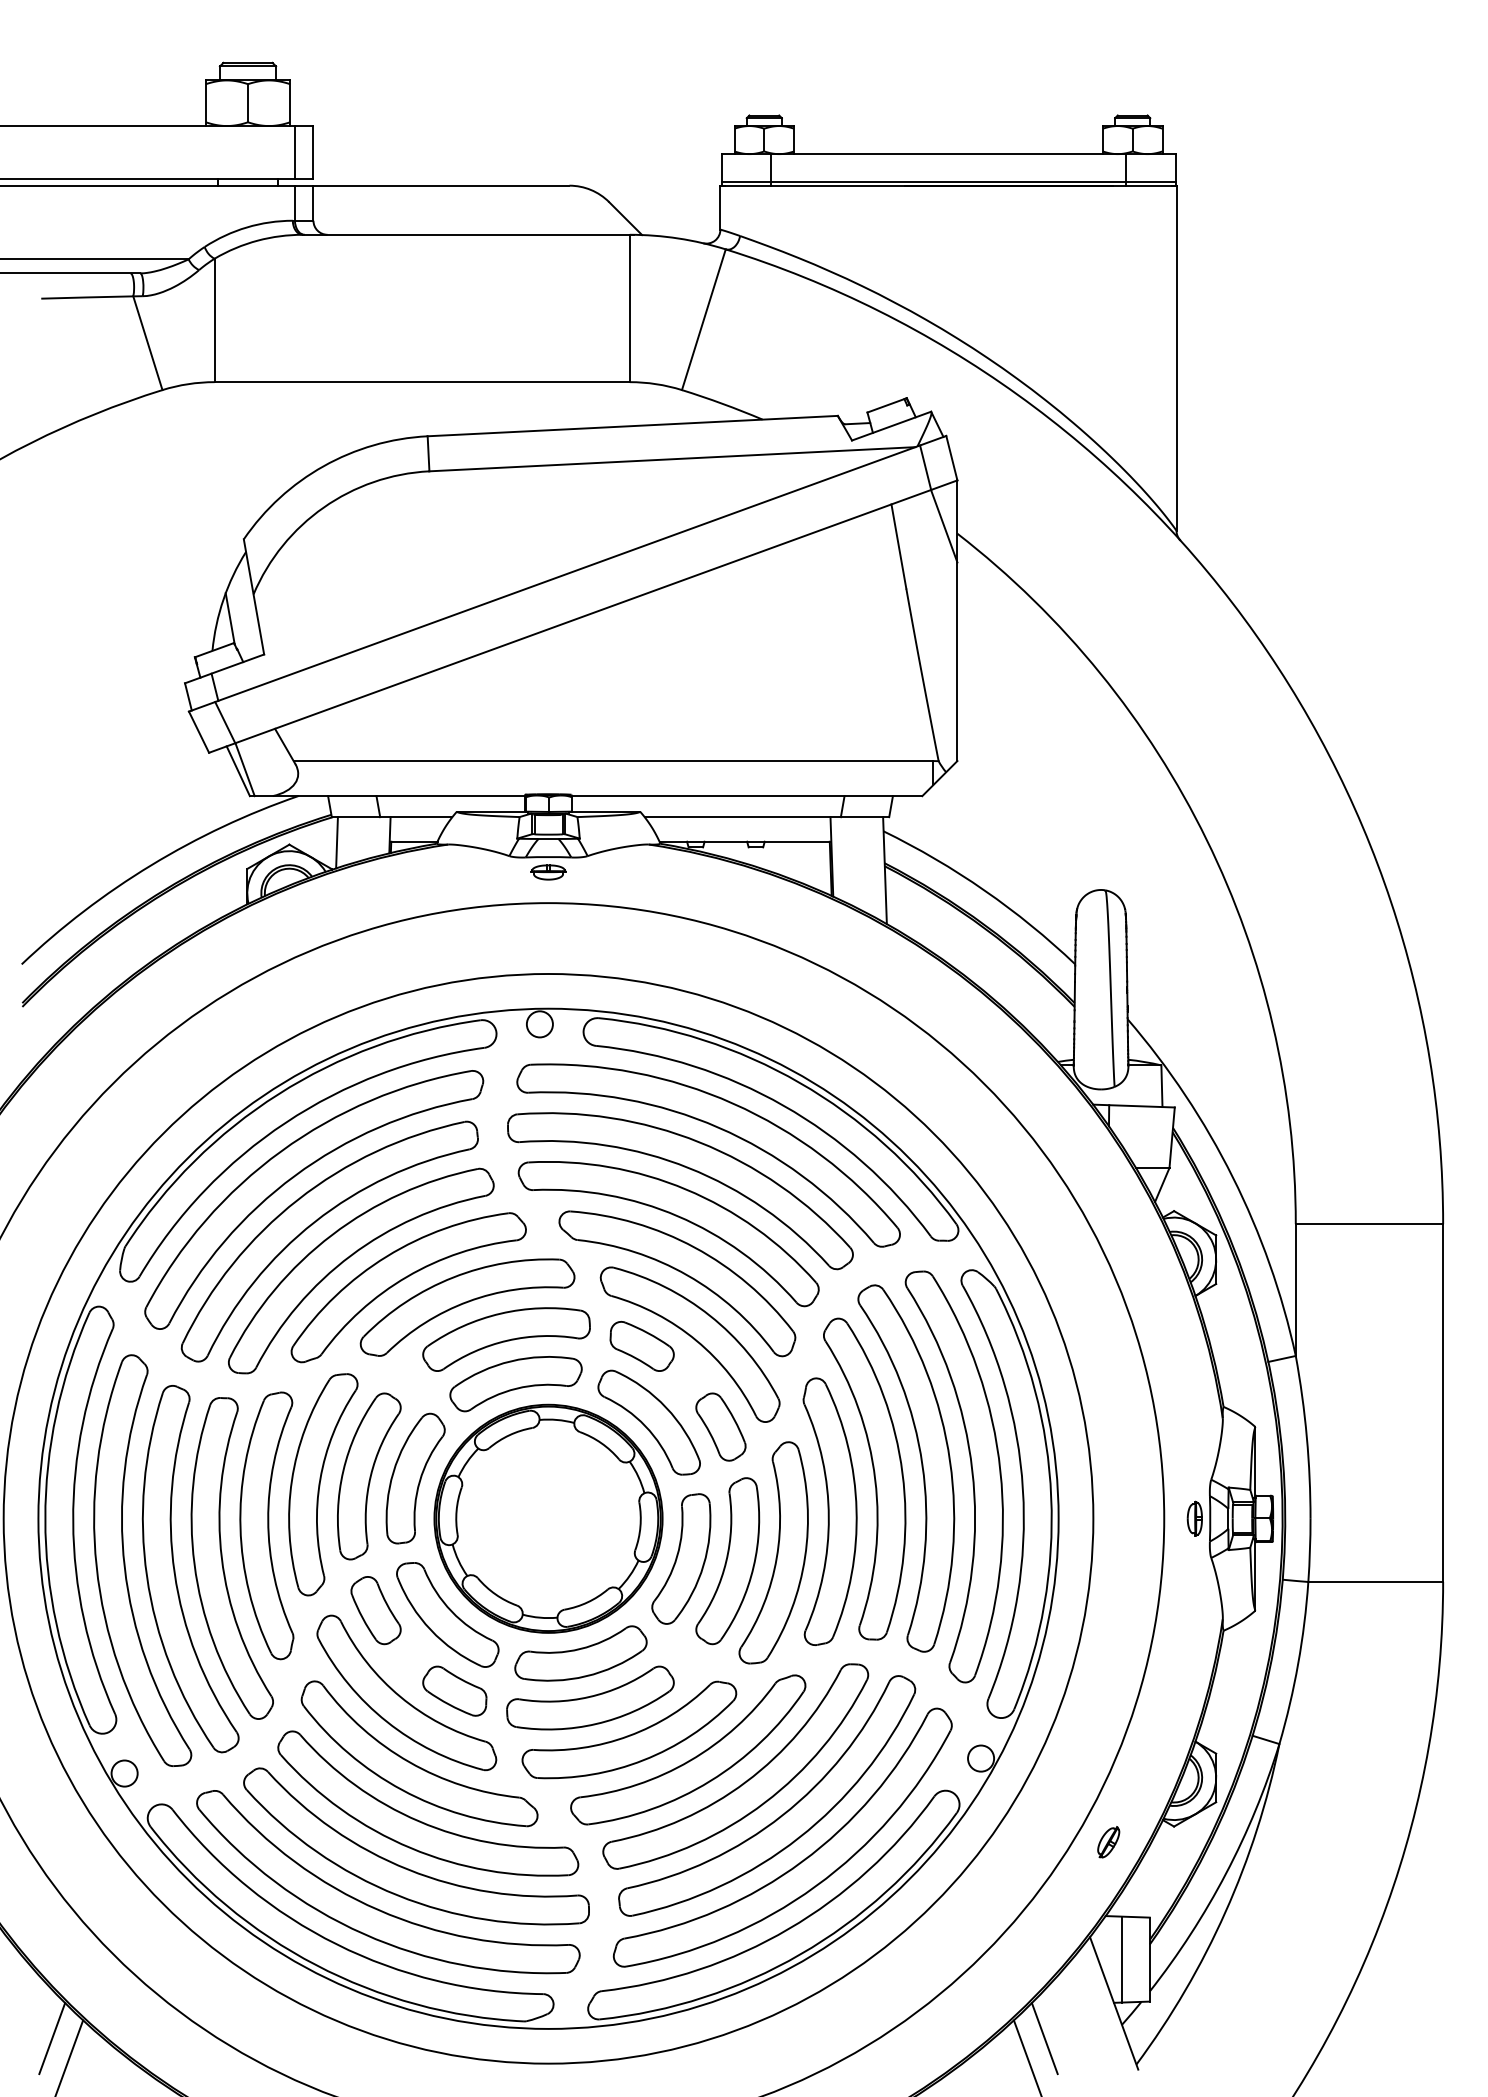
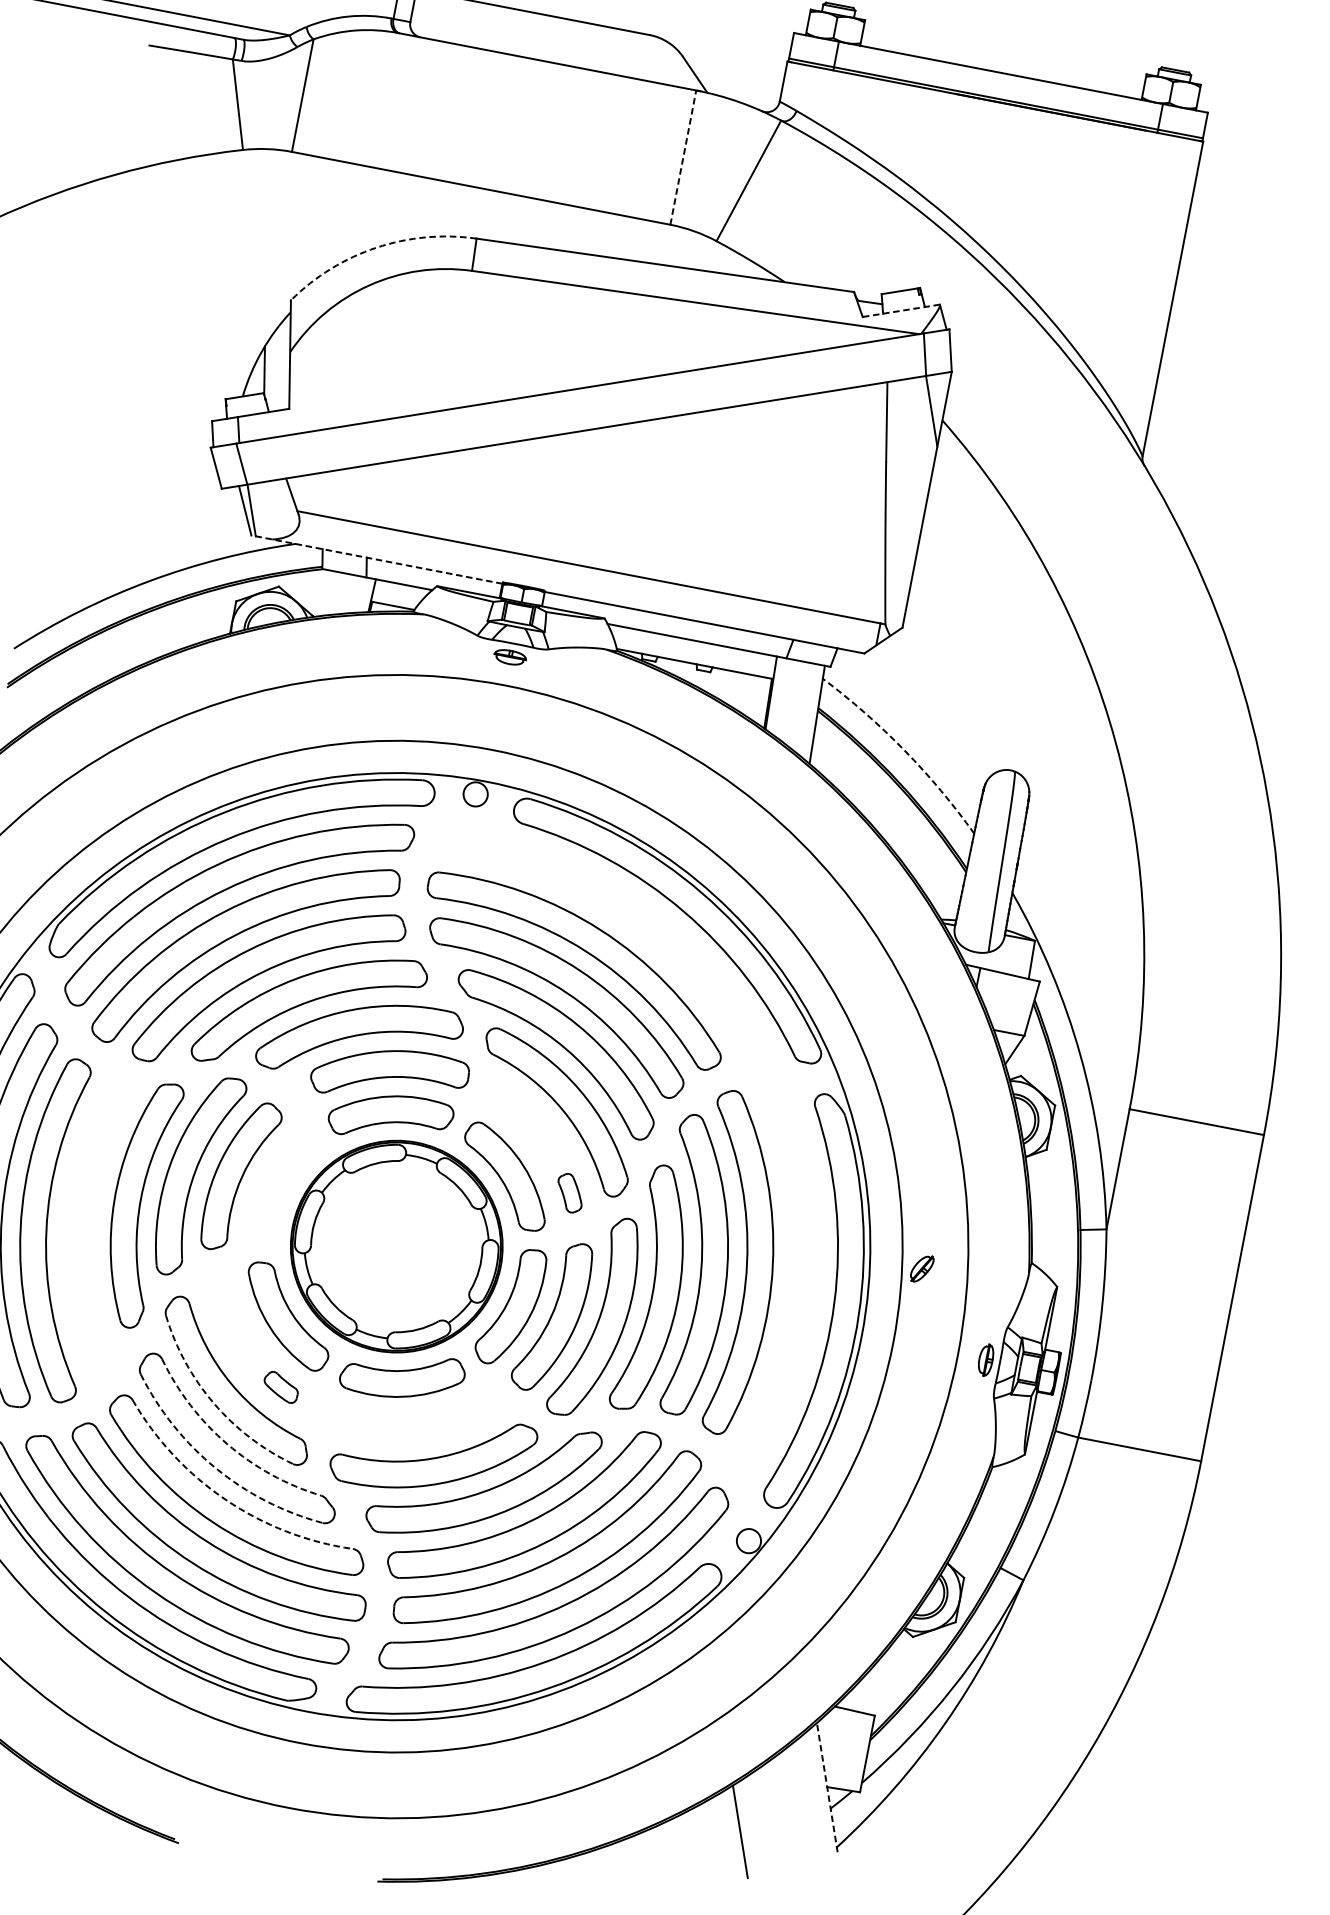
line: (629, 308) -> (683, 157), solid -> dashed
line: (891, 426) -> (901, 311), solid -> dashed
arc: (323, 466) -> (376, 247), solid -> dashed
line: (387, 796) -> (376, 559), solid -> dashed
line: (336, 842) -> (322, 592), removed
arc: (984, 890) -> (904, 750), solid -> dashed
part: (719, 1129) -> (620, 921), removed
part: (641, 1345) -> (511, 1104), removed
part: (720, 1426) -> (569, 1192), size x0.6
part: (971, 1475) -> (789, 1281), removed
part: (415, 1478) -> (282, 1186), removed
part: (223, 1560) -> (93, 1227), removed
part: (375, 1610) -> (222, 1299), removed
part: (454, 1690) -> (280, 1386), size x0.6
part: (590, 1697) -> (403, 1416), removed
arc: (387, 1721) -> (214, 1403), solid -> dashed
arc: (409, 1762) -> (227, 1444), solid -> dashed
arc: (402, 1790) -> (215, 1468), solid -> dashed
arc: (419, 1821) -> (226, 1499), solid -> dashed
part: (1108, 1842) -> (921, 1268), moved
line: (1121, 1959) -> (841, 1748), removed
line: (1113, 2002) -> (826, 1786), solid -> dashed
line: (1044, 2038) -> (757, 1807), removed

